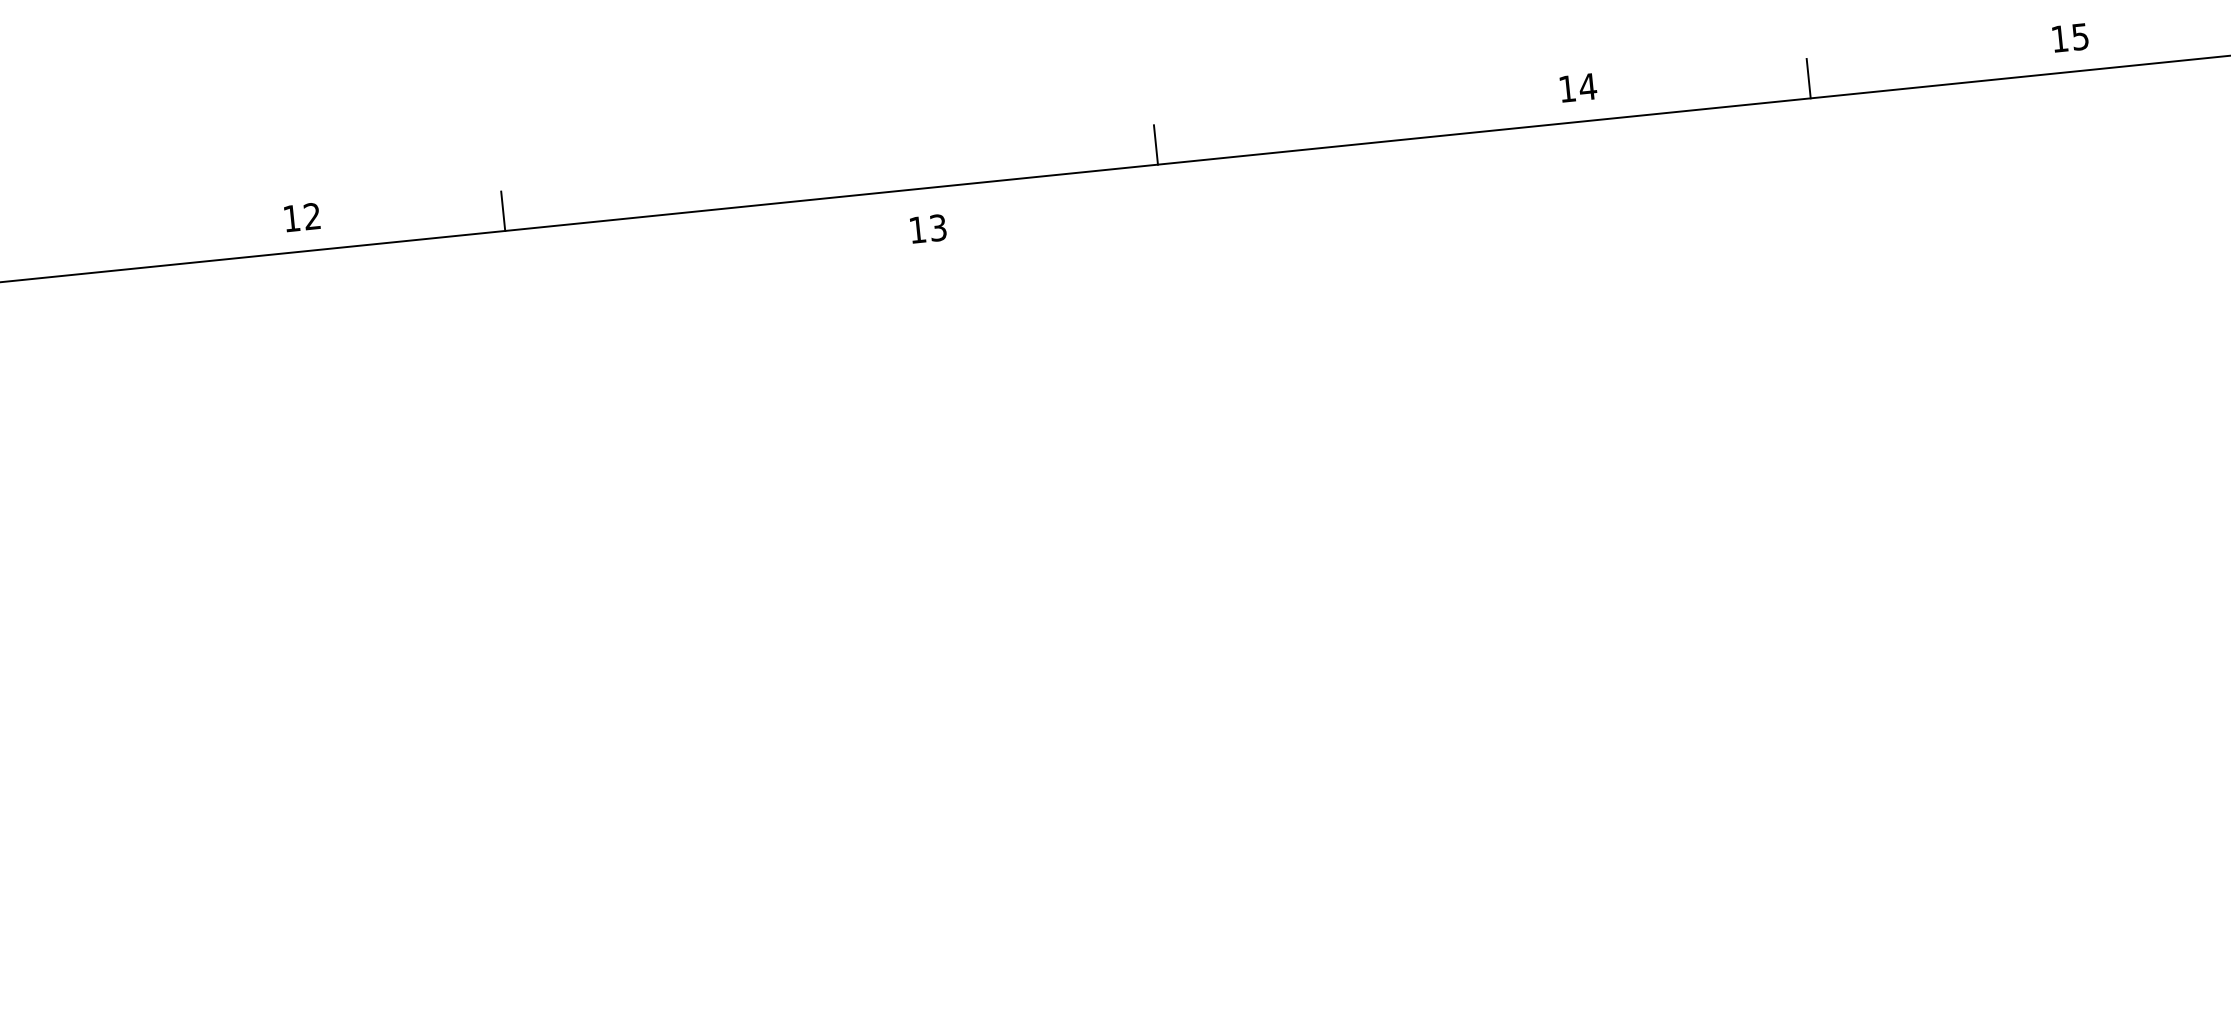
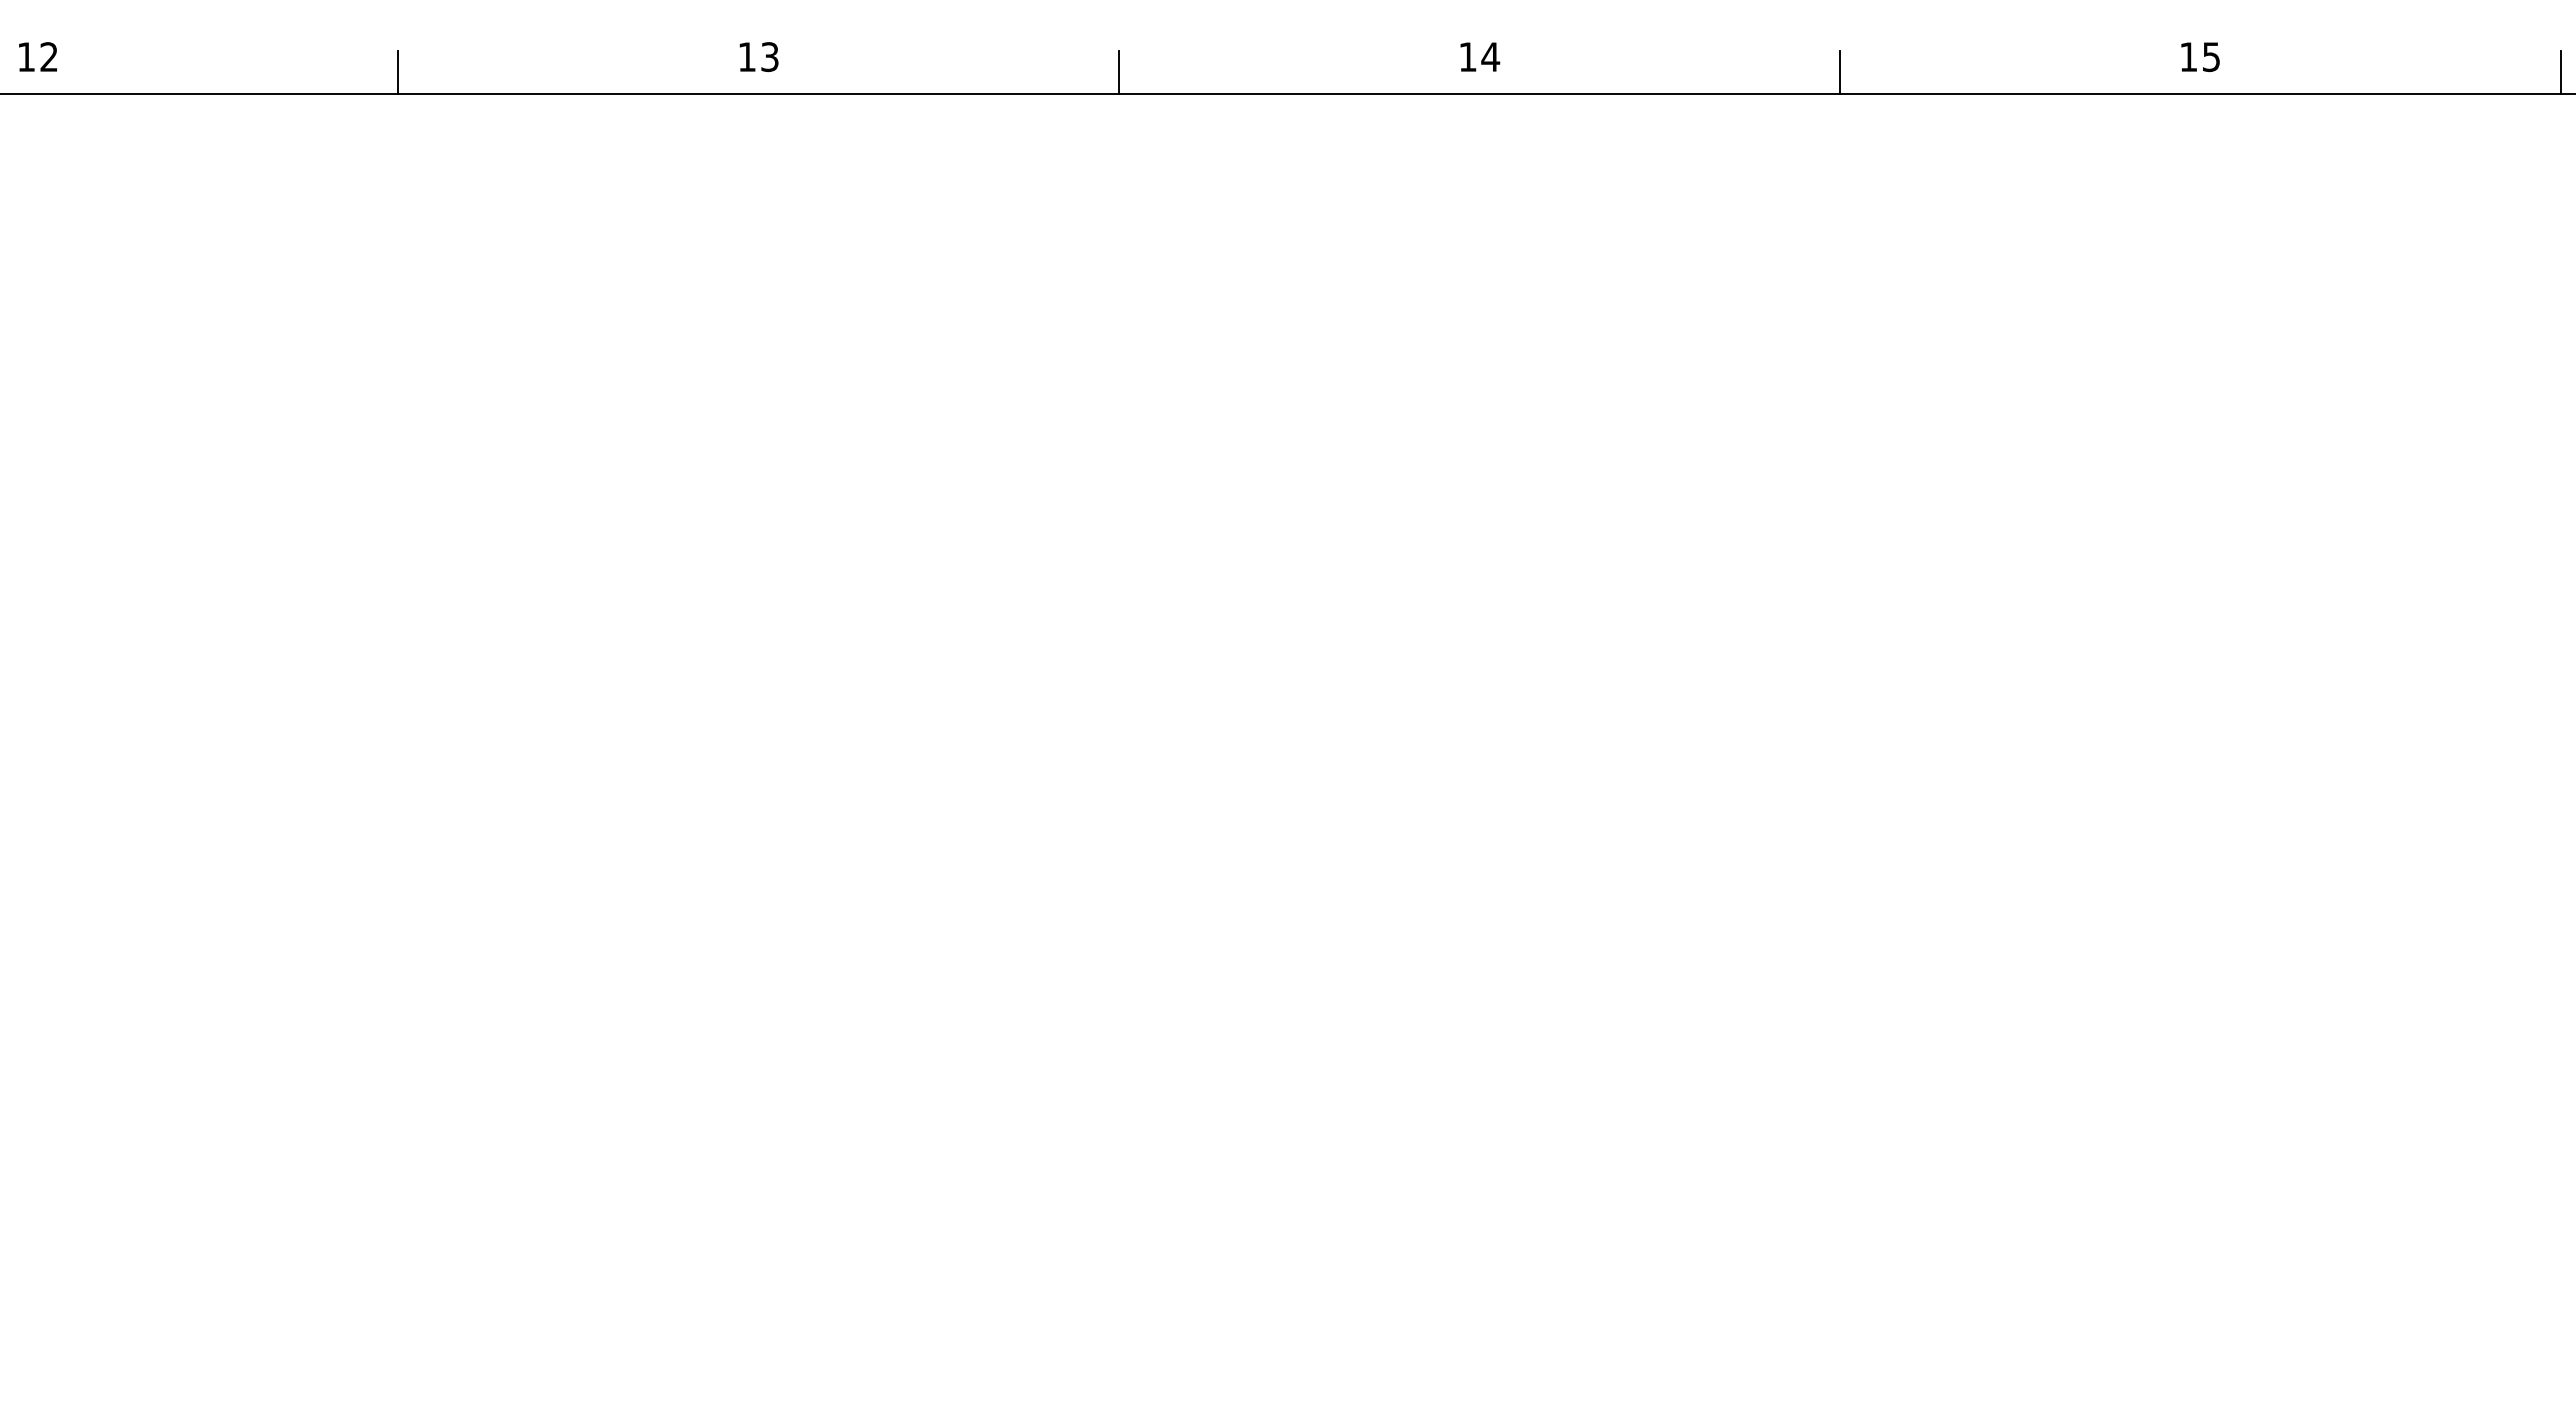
text: (2070, 38) -> (2200, 57), moved
text: (1578, 87) -> (1480, 56), moved
text: (301, 217) -> (37, 56), moved
text: (927, 229) -> (758, 57), moved

